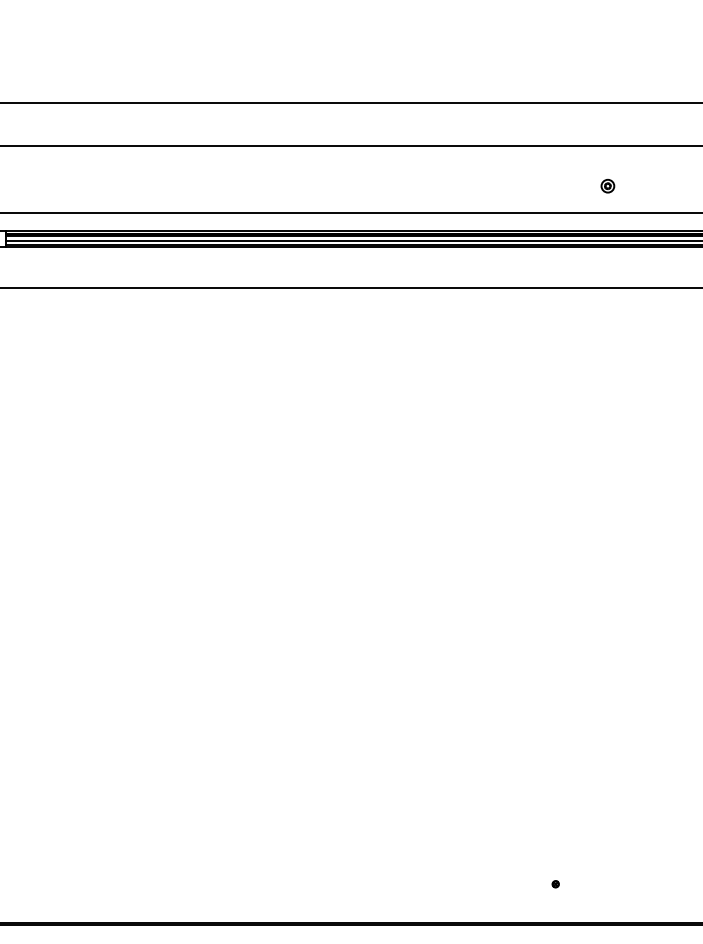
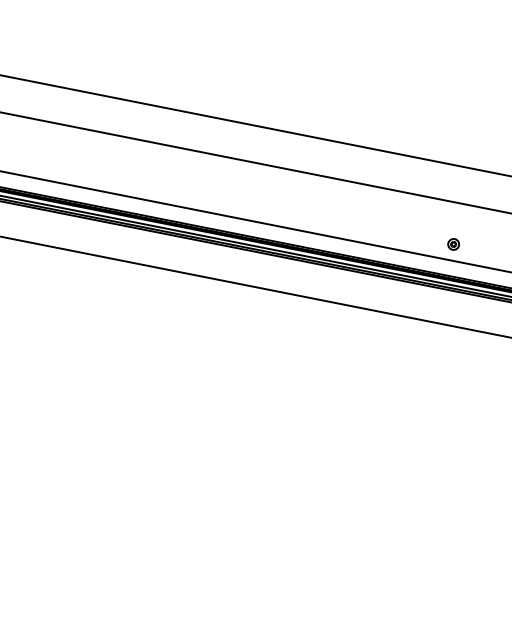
part: (607, 186) -> (453, 244), moved

